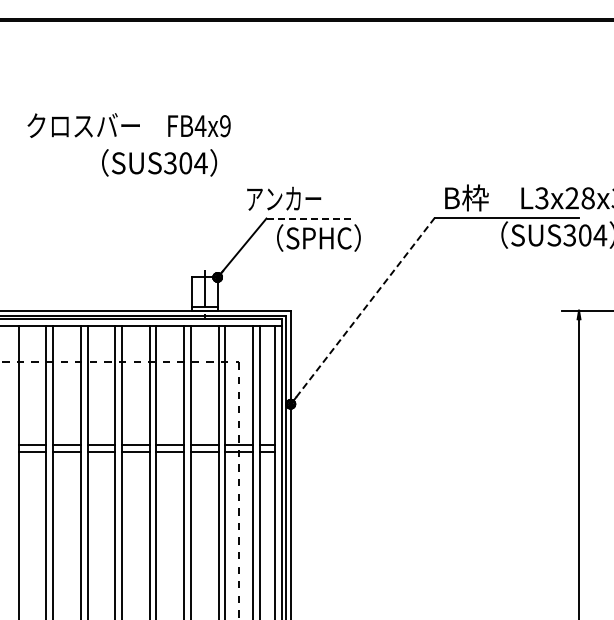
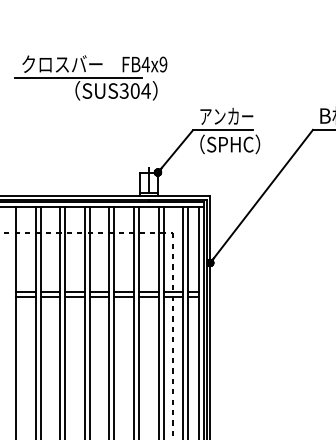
line: (106, 145) -> (78, 78), added
text: (284, 198) -> (227, 116), moved
line: (308, 218) -> (222, 130), dashed -> solid
line: (363, 310) -> (262, 196), dashed -> solid

